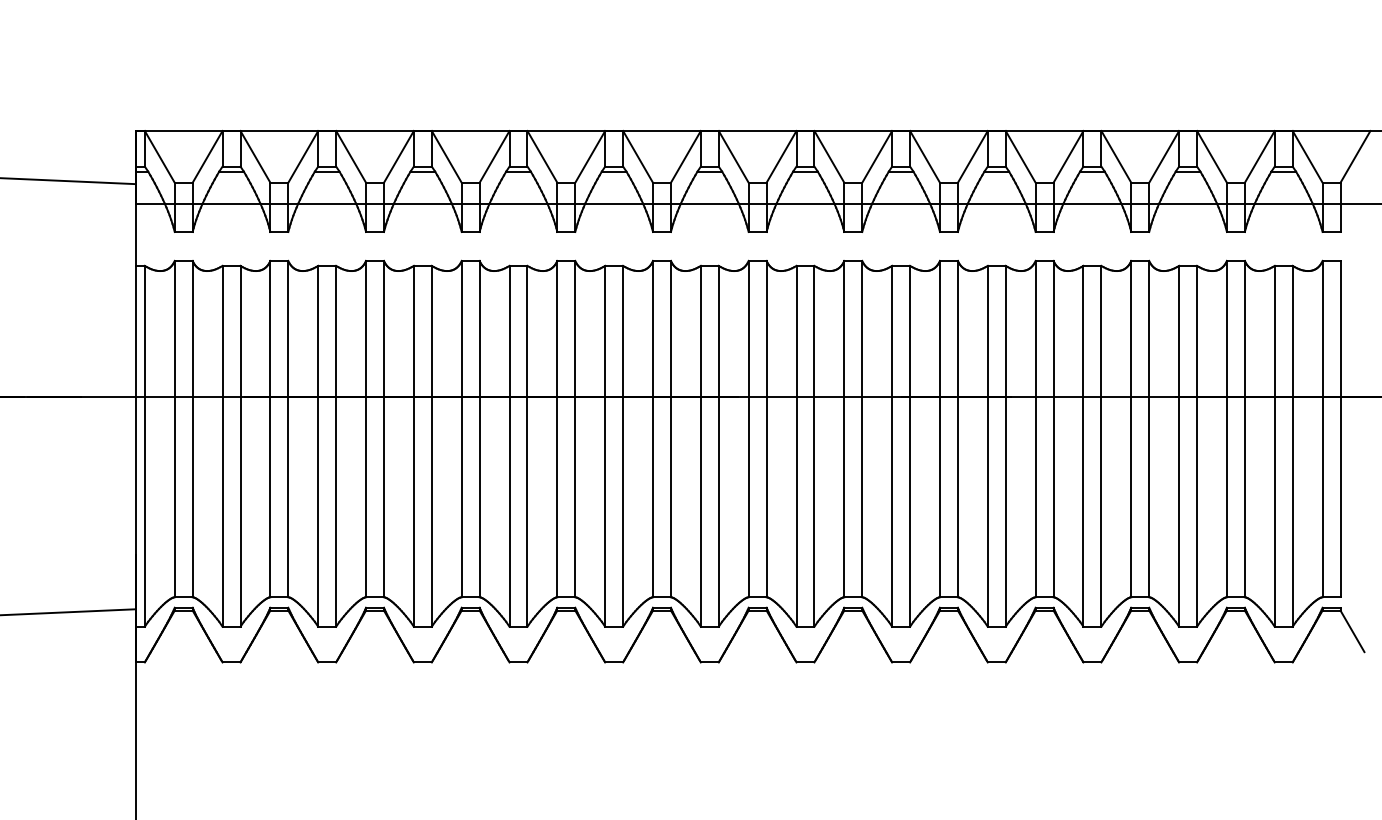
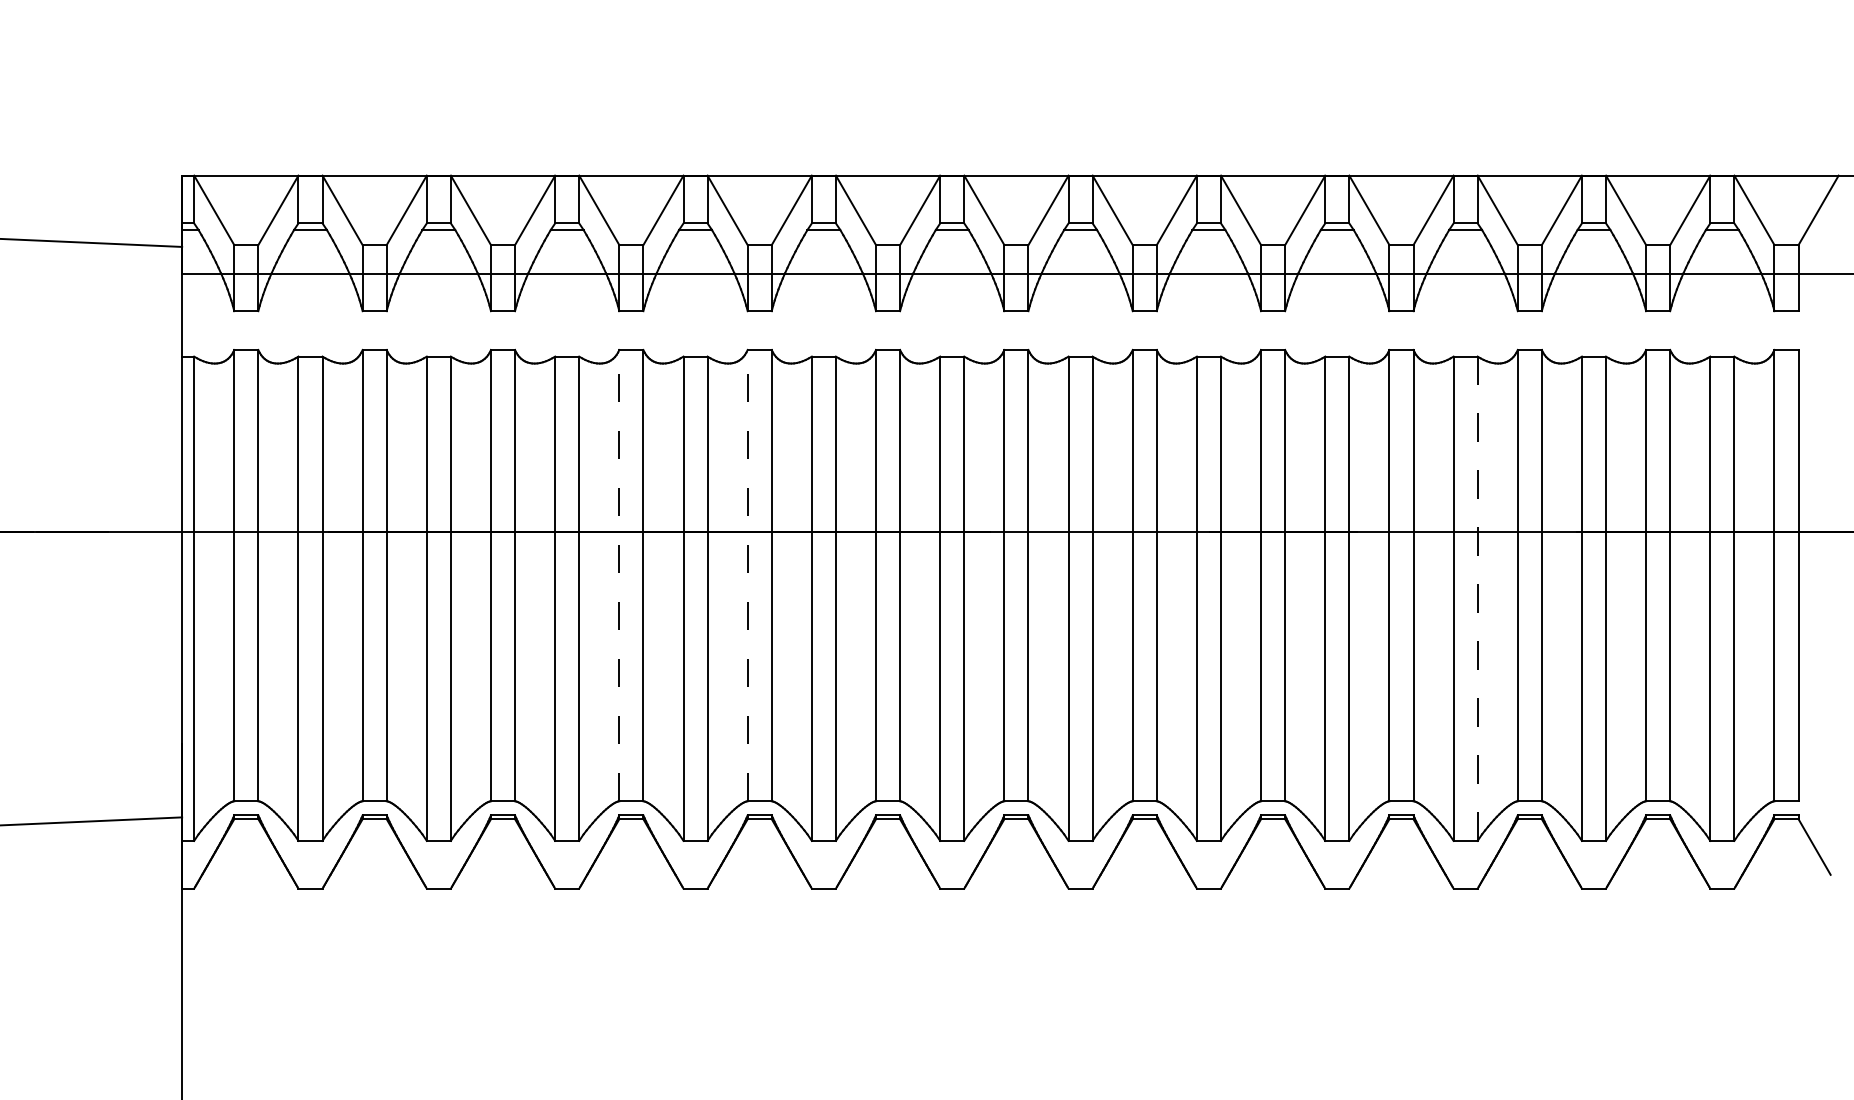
line: (461, 428) -> (619, 574), solid -> dashed
line: (557, 428) -> (747, 574), solid -> dashed
line: (1101, 445) -> (1477, 597), solid -> dashed

